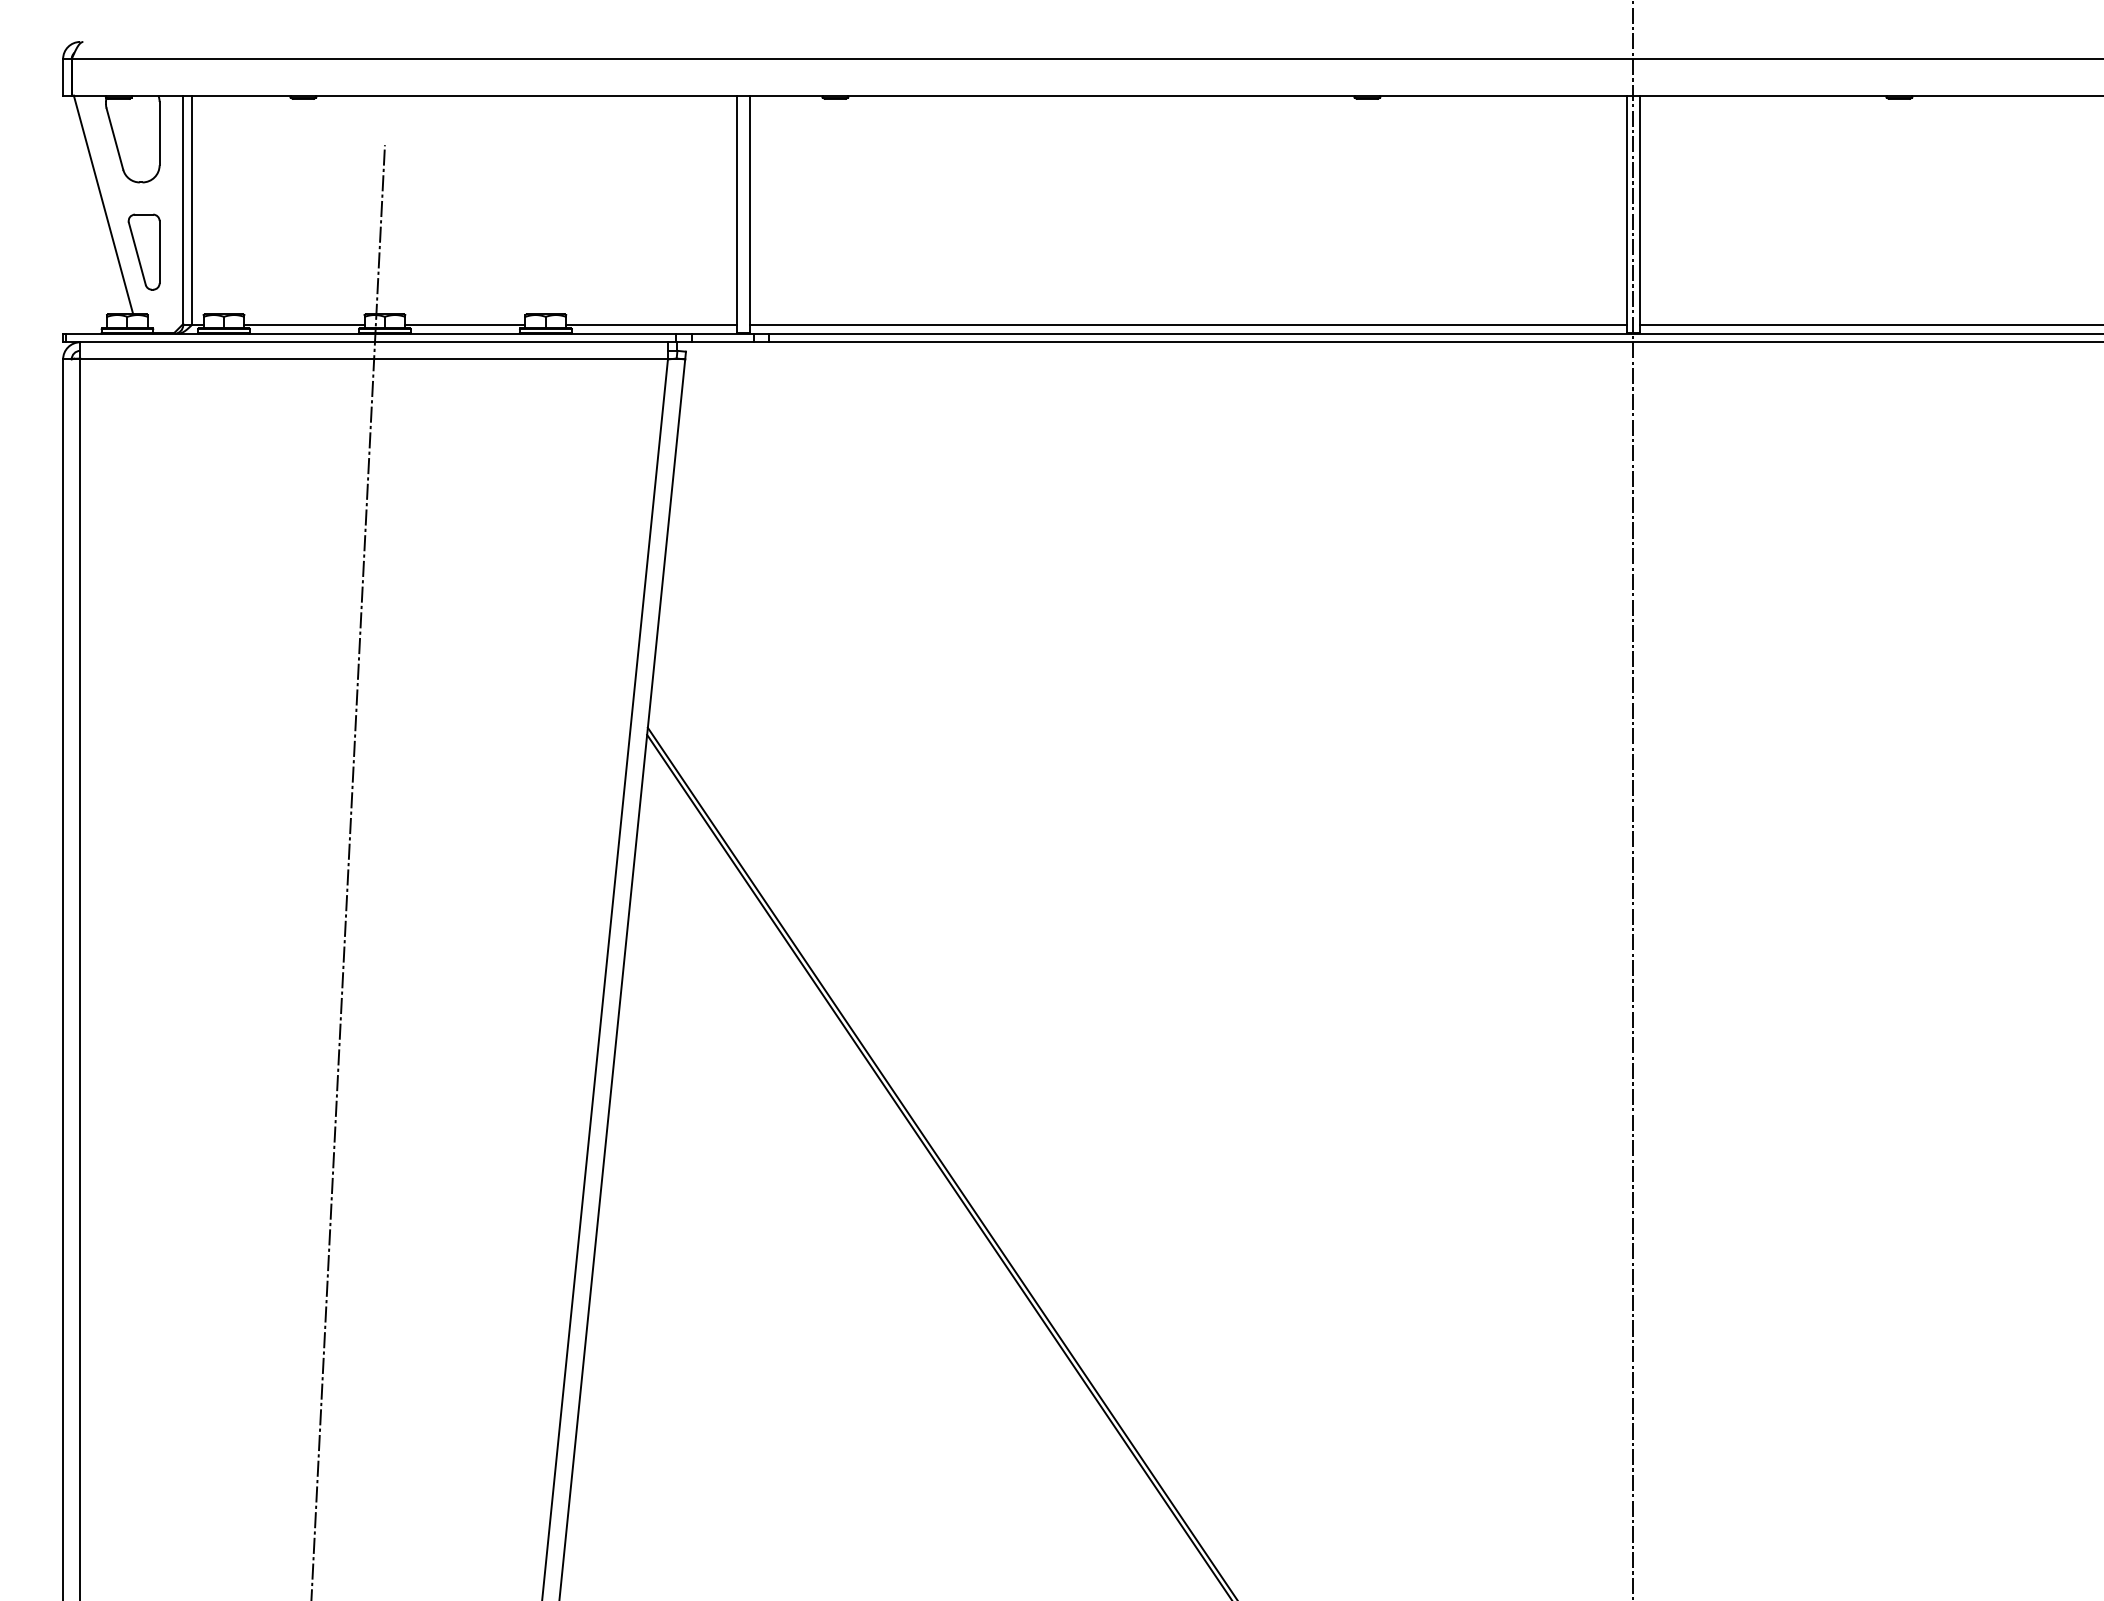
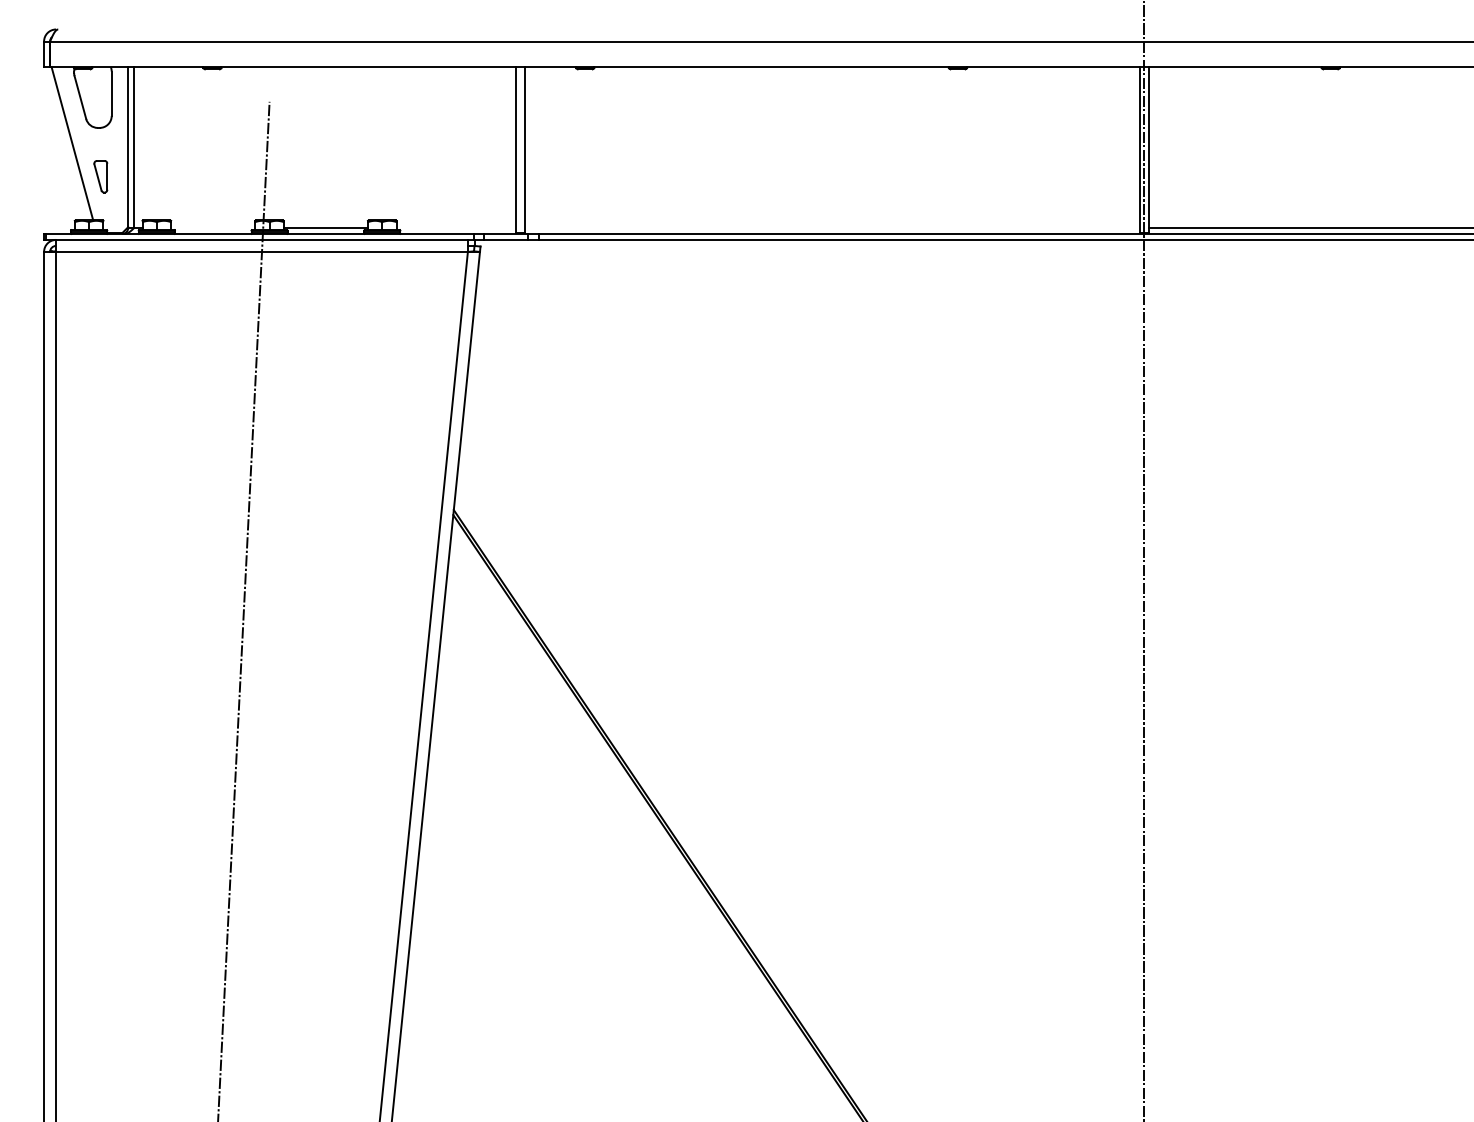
part: (143, 251) -> (100, 176), size x0.6
line: (304, 325) -> (213, 228), removed
line: (651, 325) -> (456, 228), removed
line: (1187, 325) -> (831, 228), removed

